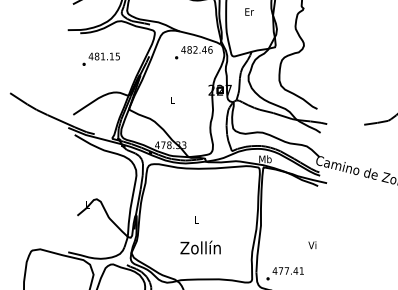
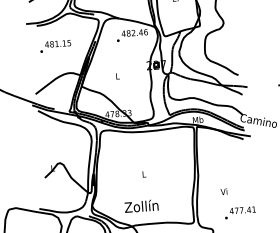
text: (312, 245) -> (224, 192), moved
text: (200, 247) -> (141, 206), moved
text: (284, 273) -> (239, 212), moved

